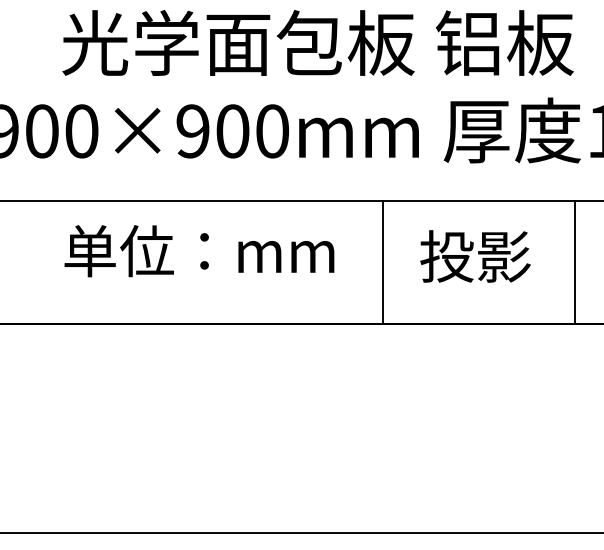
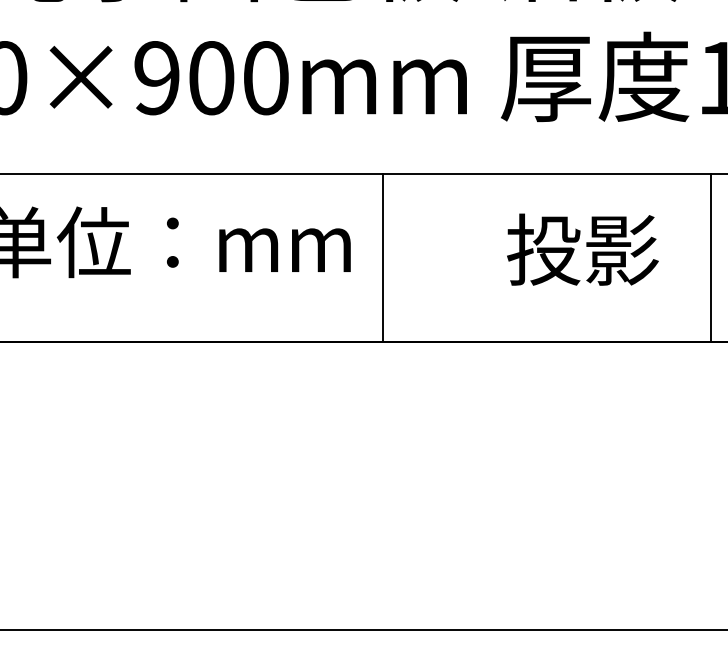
text: (475, 256) -> (582, 249), moved
line: (383, 262) -> (383, 257), moved
line: (574, 262) -> (710, 257), moved

